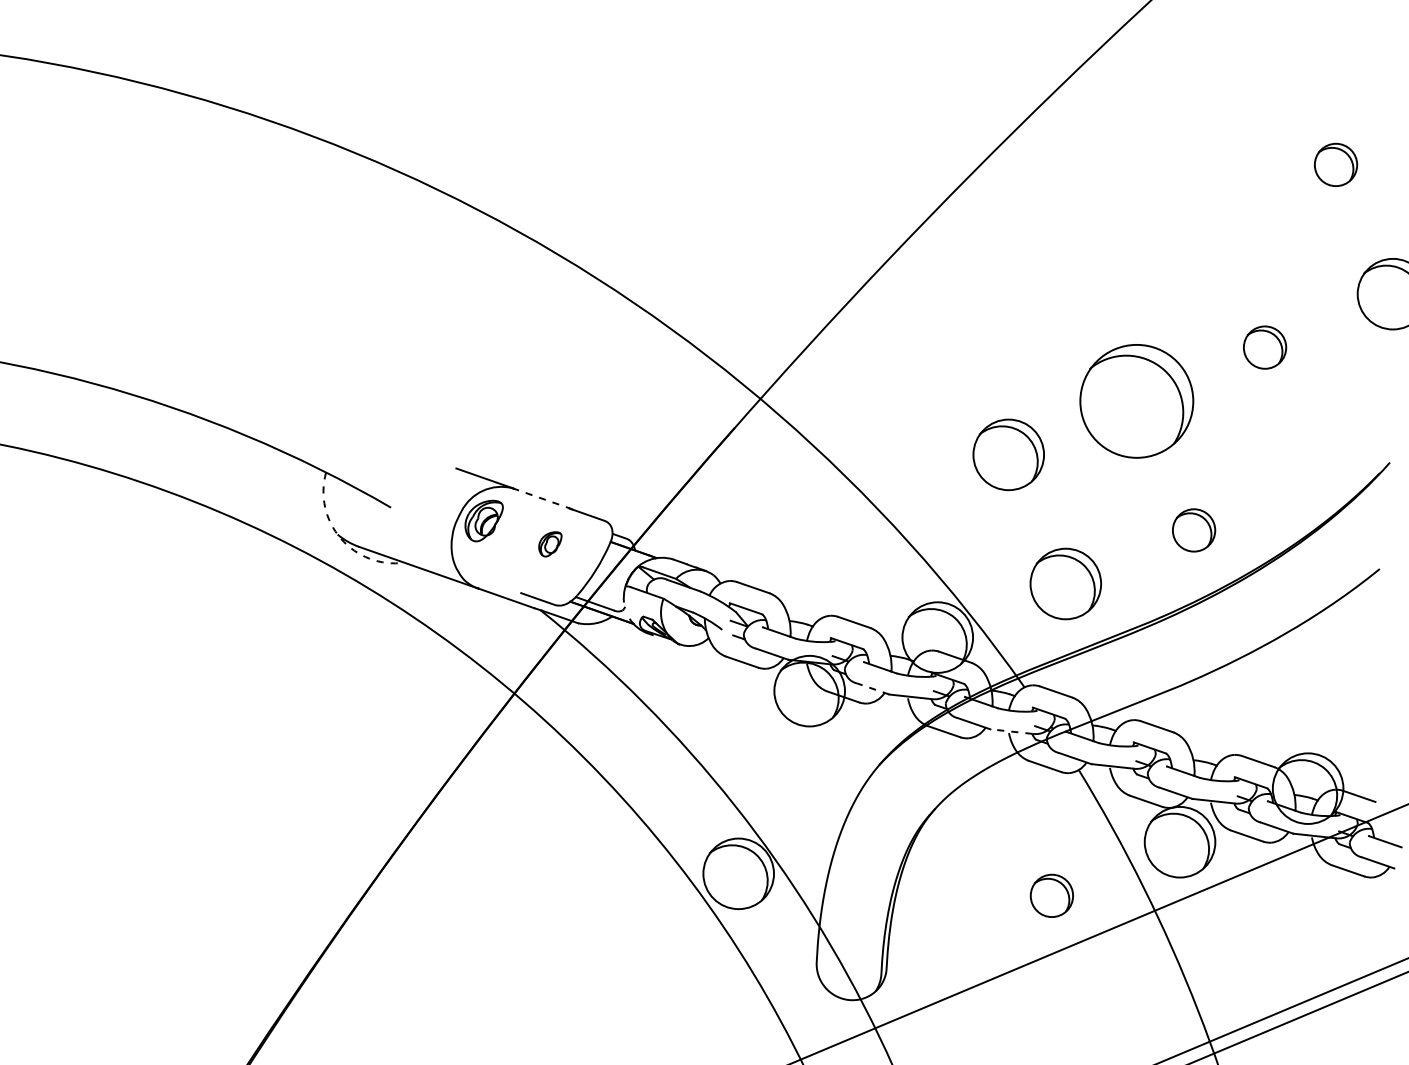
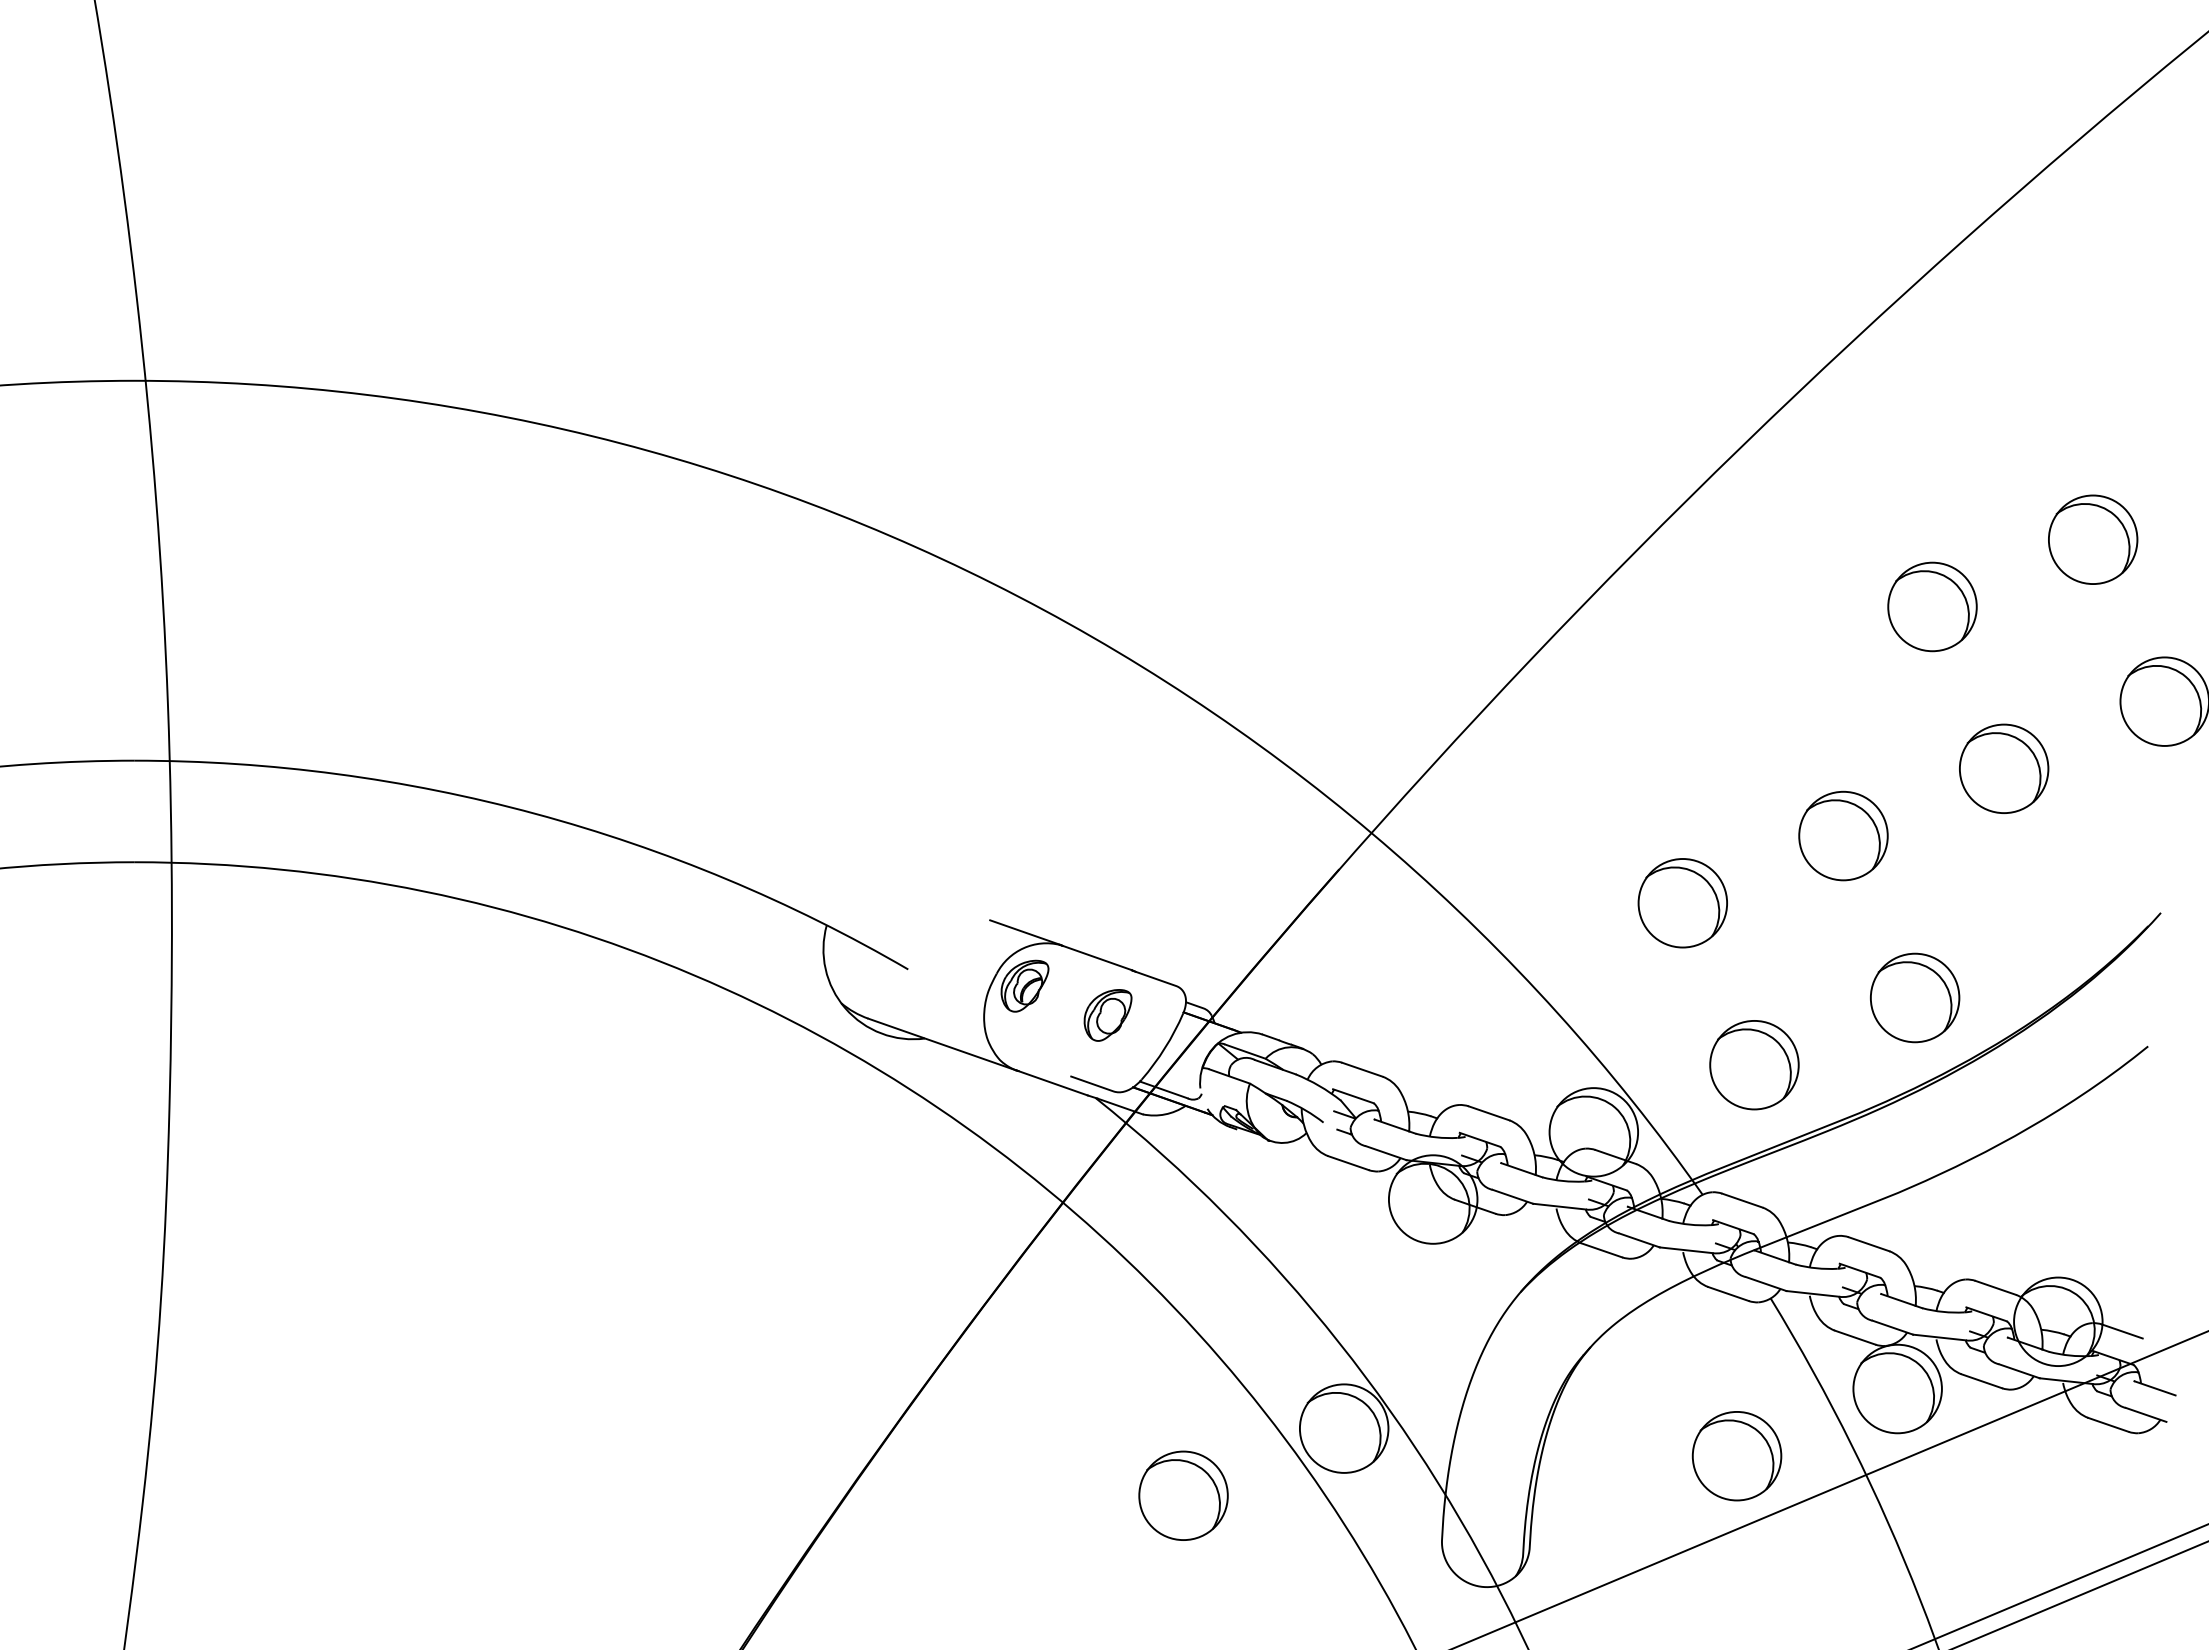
part: (1336, 164) -> (2093, 539), size x1.67
part: (1207, 218) -> (1932, 606), added
part: (1265, 347) -> (2004, 768), size x1.67
part: (1136, 400) -> (1843, 835), size x0.62
line: (541, 498) -> (1096, 957), dashed -> solid
part: (1194, 530) -> (1915, 997), size x1.67
arc: (341, 538) -> (845, 1008), dashed -> solid
part: (549, 544) -> (1107, 1015), size x1.67
line: (872, 688) -> (1512, 1196), dashed -> solid
line: (1011, 731) -> (1686, 1250), dashed -> solid
part: (1051, 896) -> (1736, 1456), size x1.67
part: (610, 927) -> (1183, 1495), added

